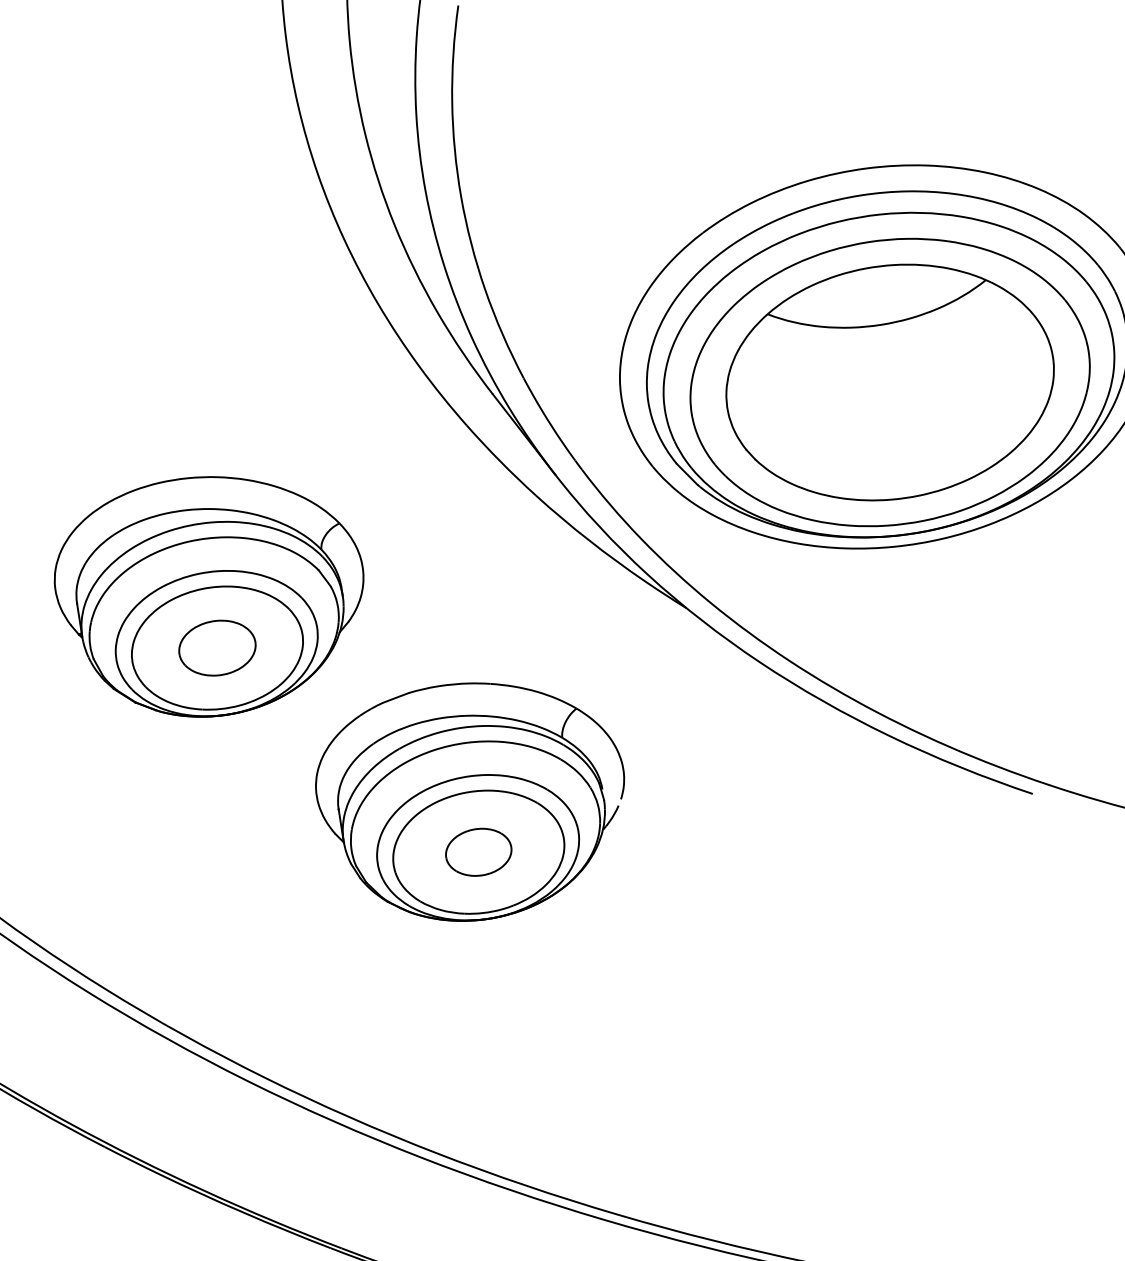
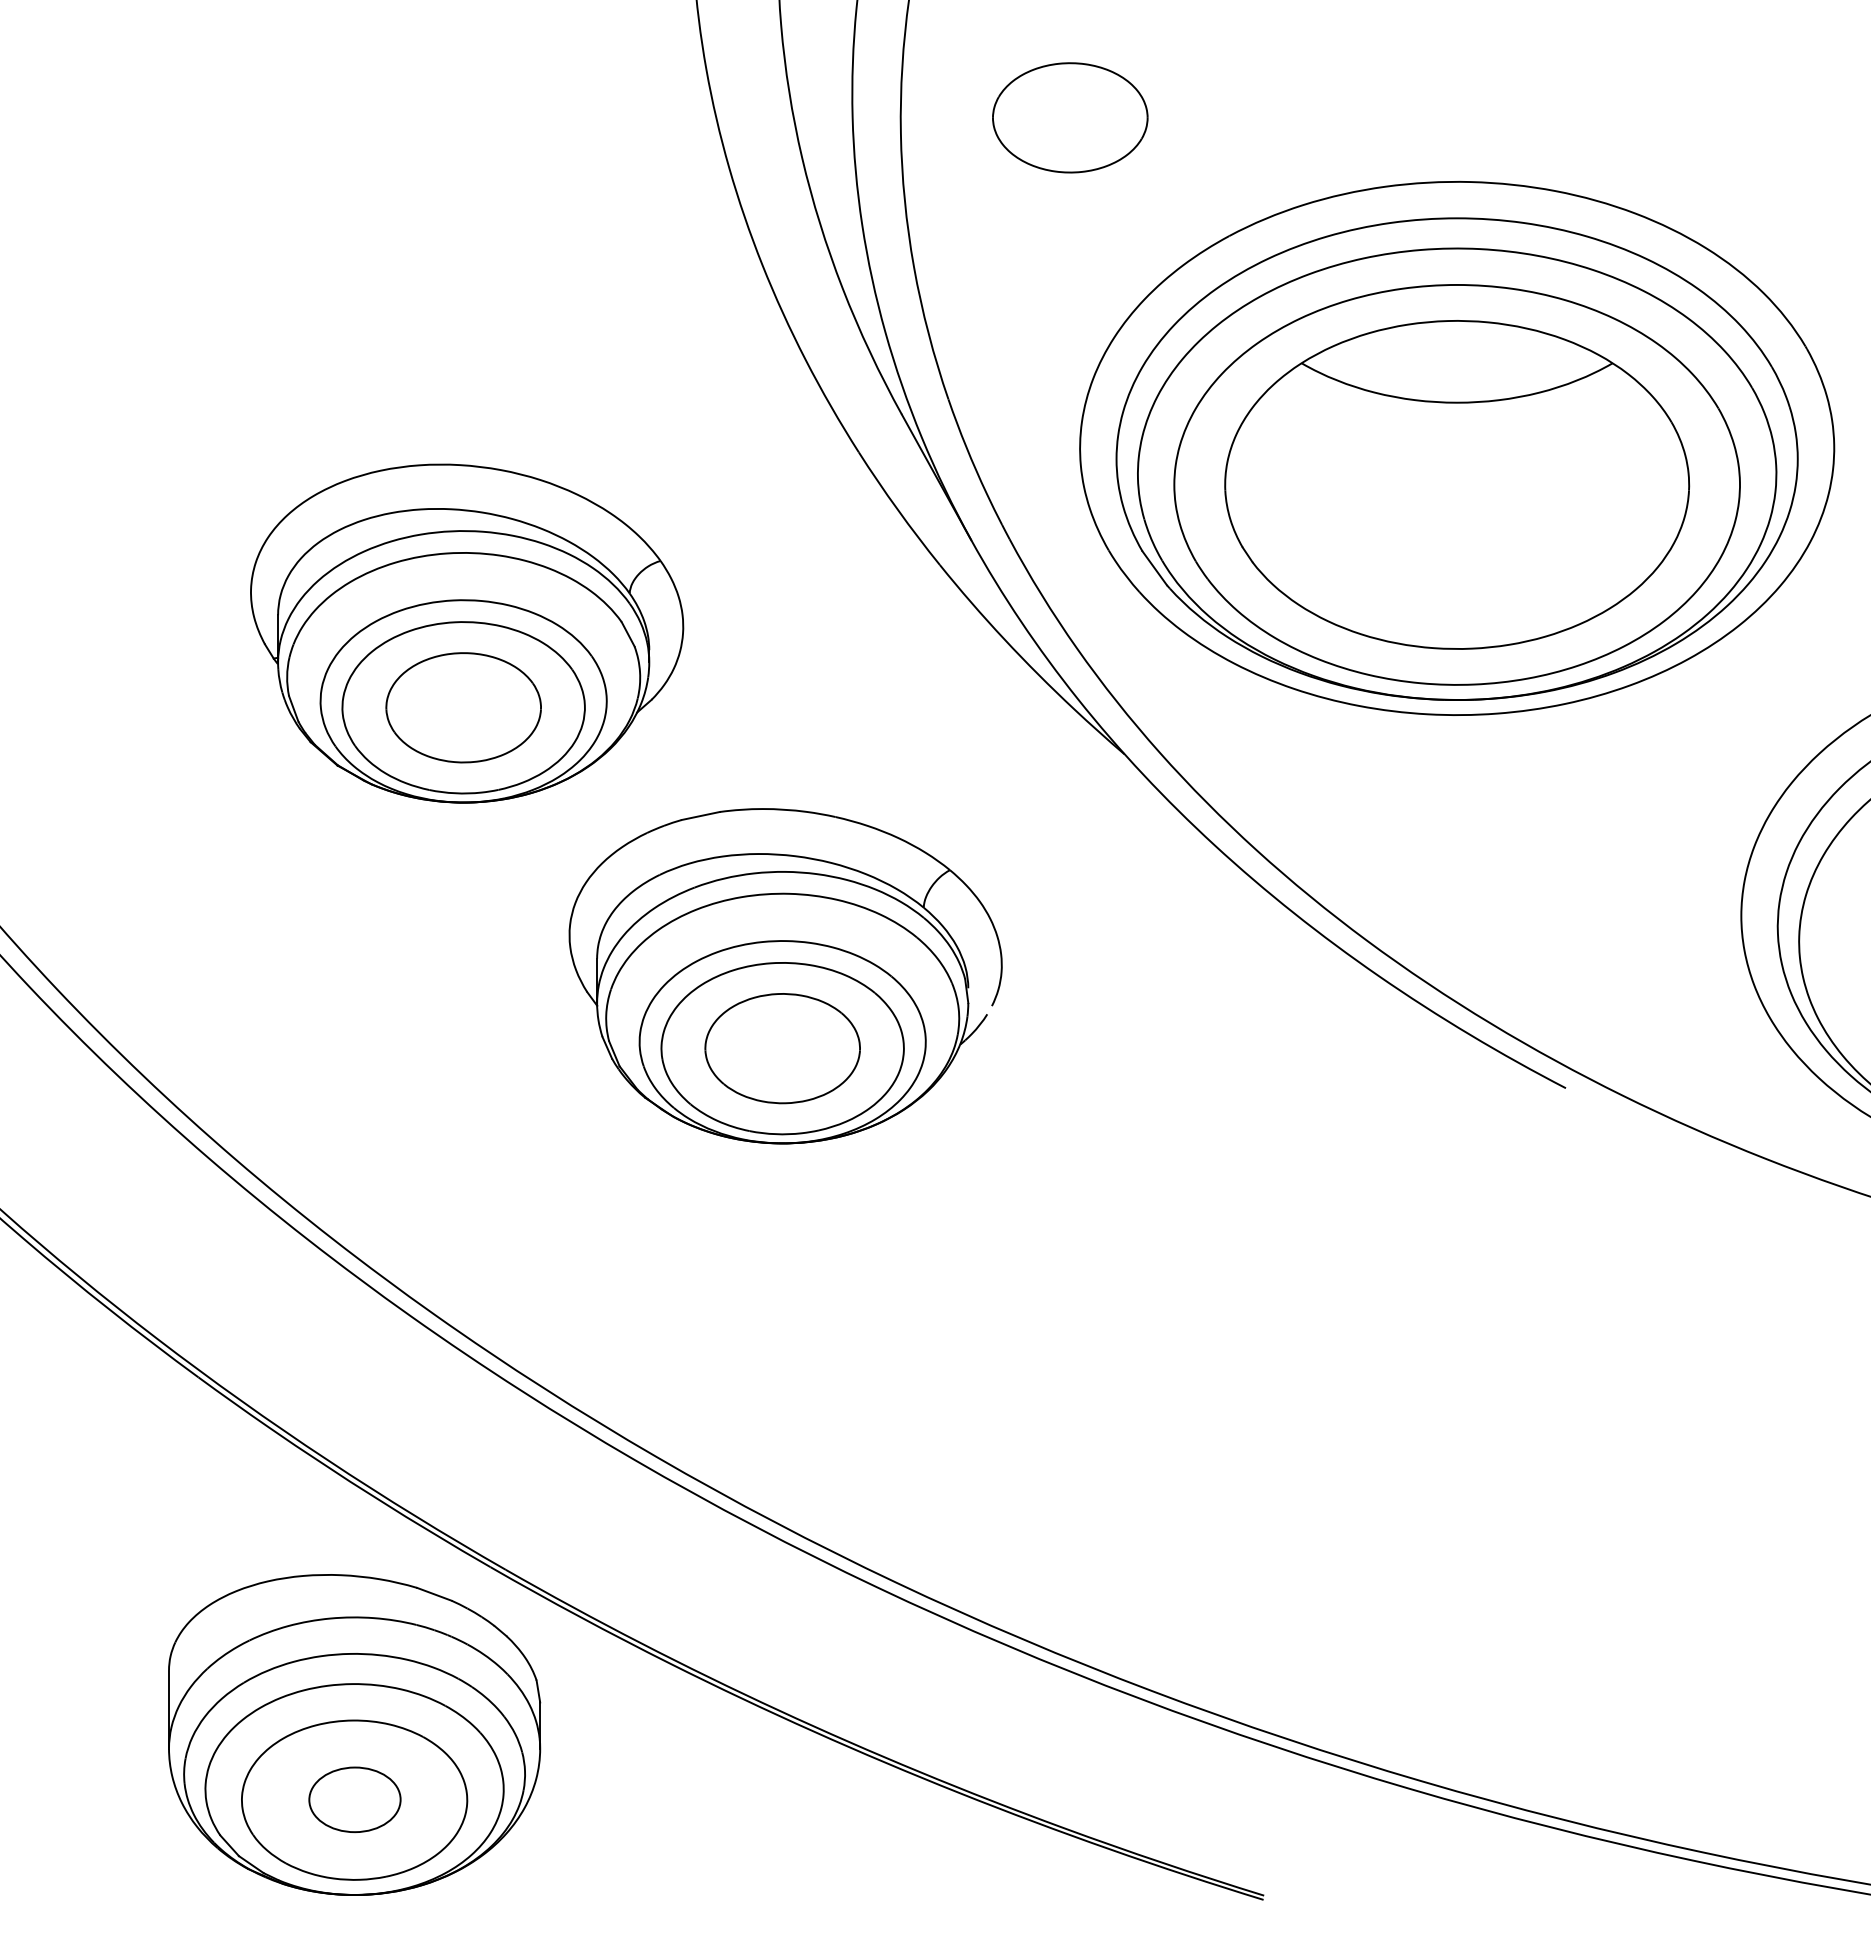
part: (578, 167) -> (1070, 117), added
part: (217, 647) -> (463, 707), size x1.43
part: (478, 852) -> (782, 1048), size x1.67

